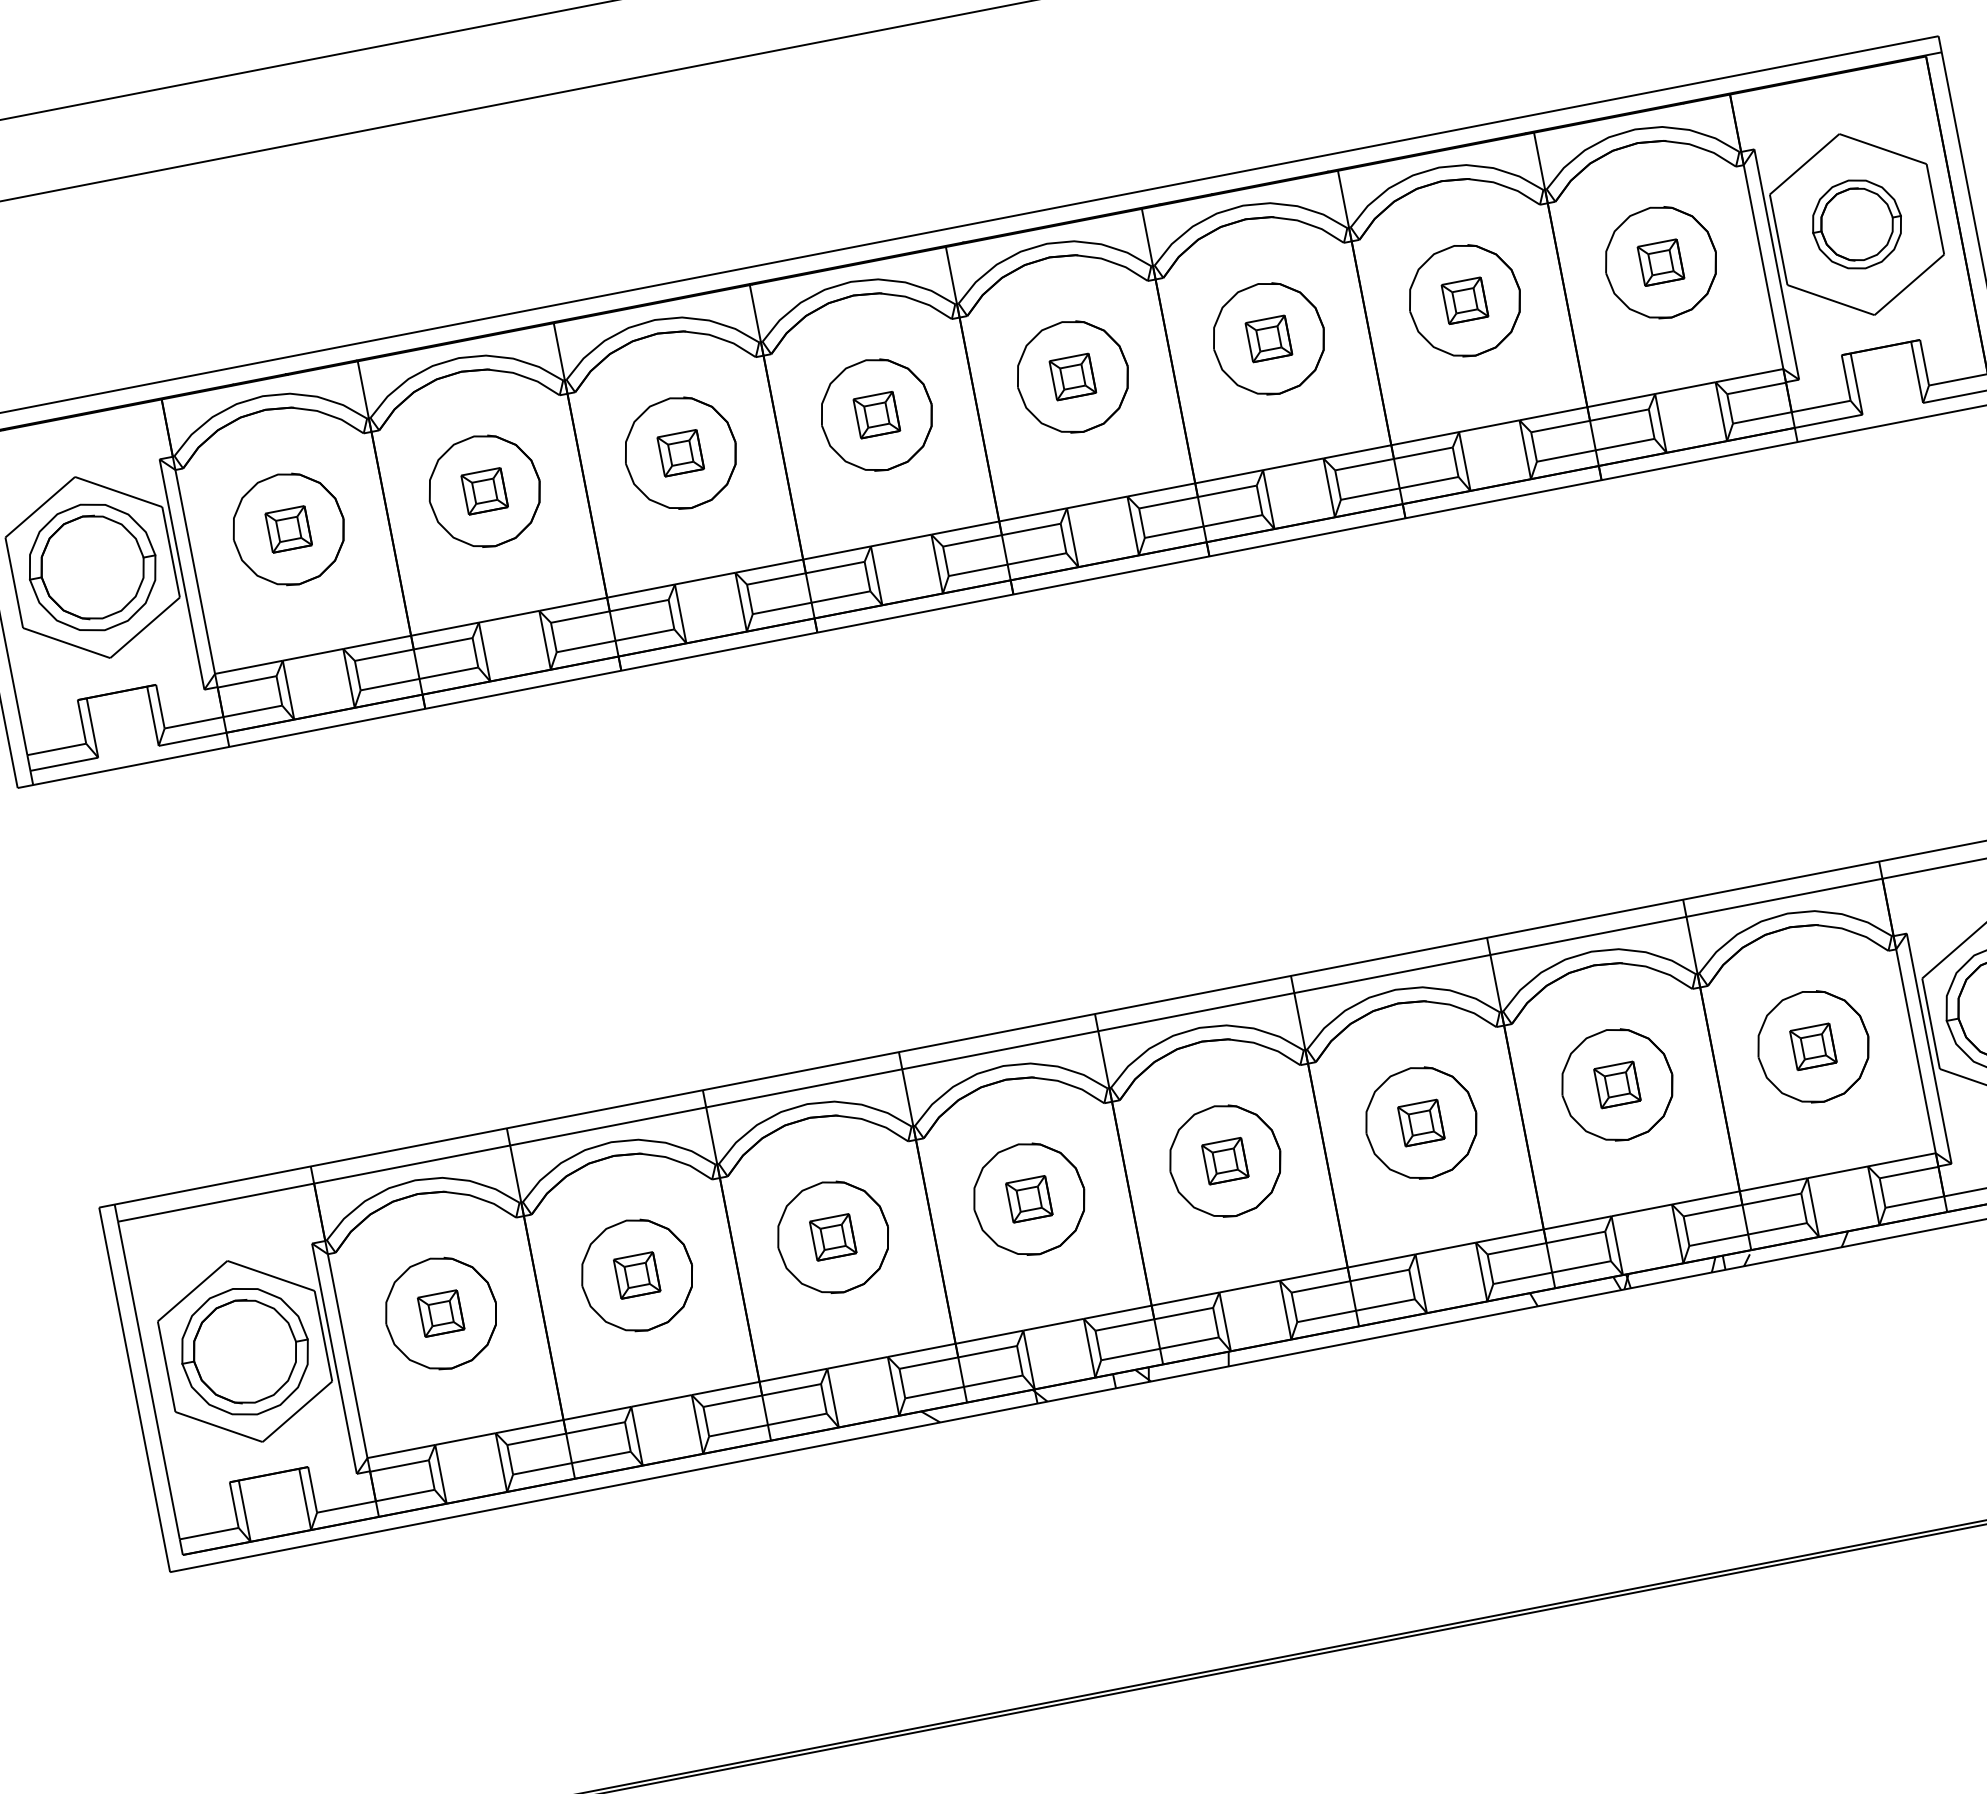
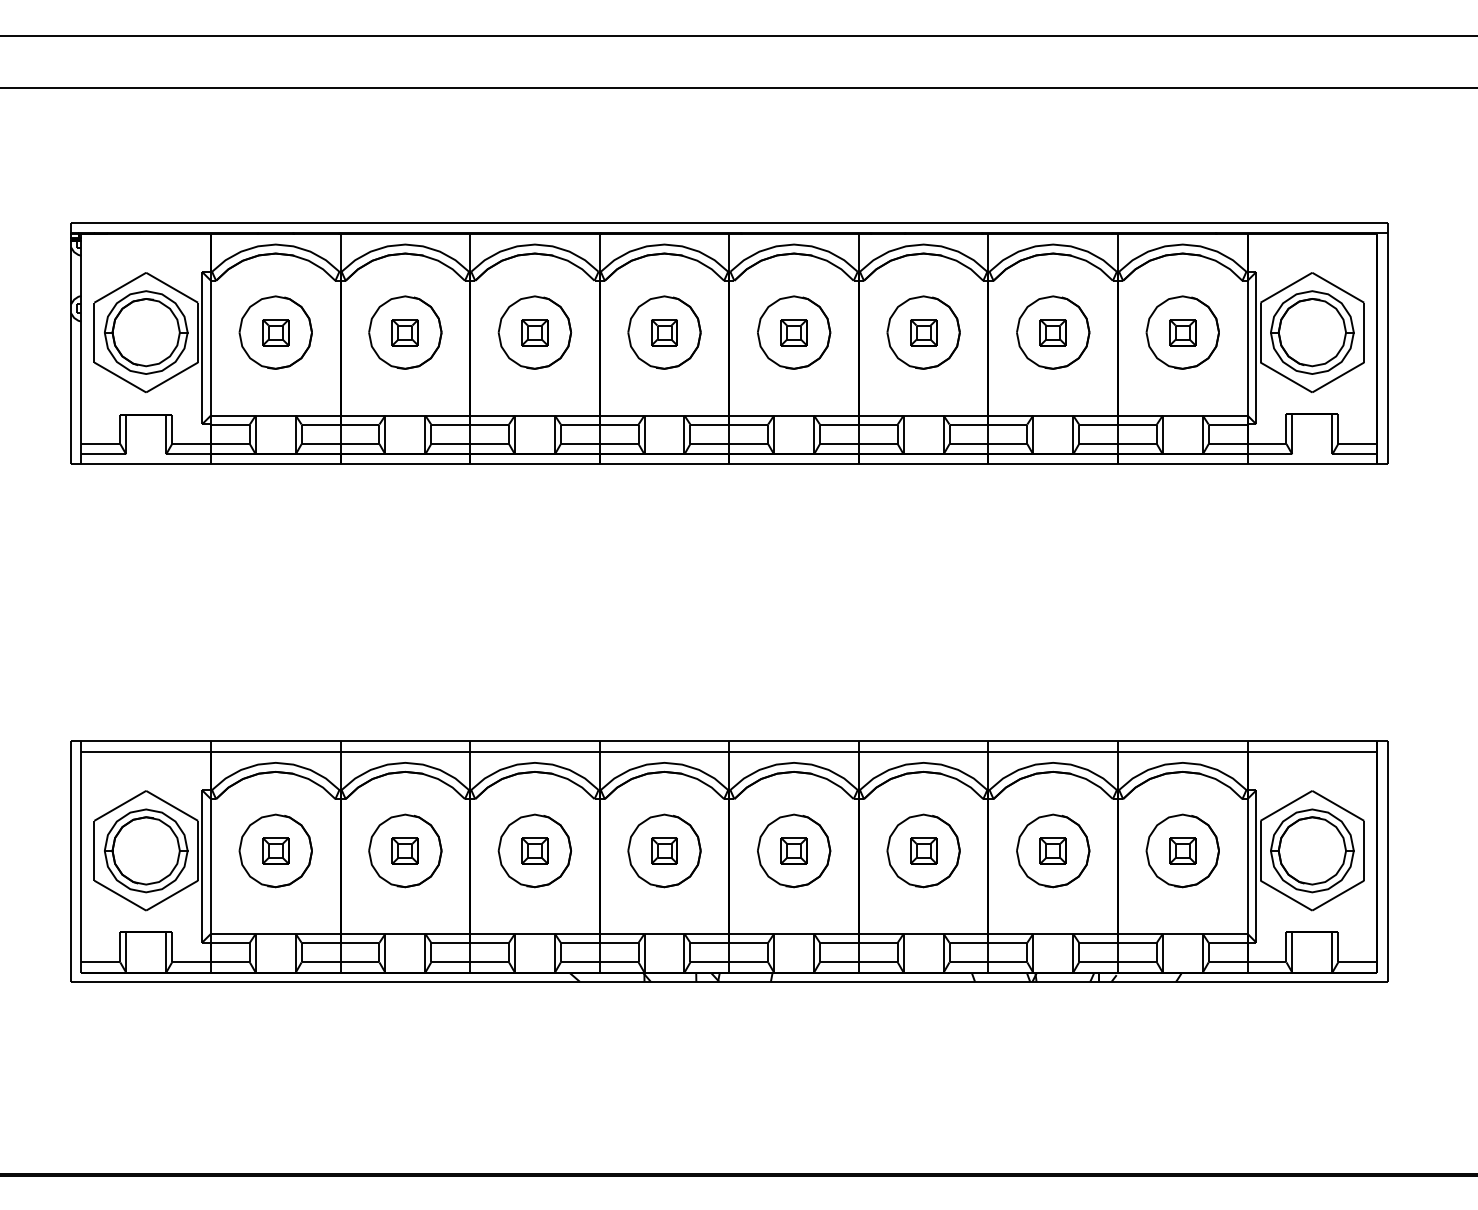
part: (1857, 224) -> (1312, 332), size x1.43

